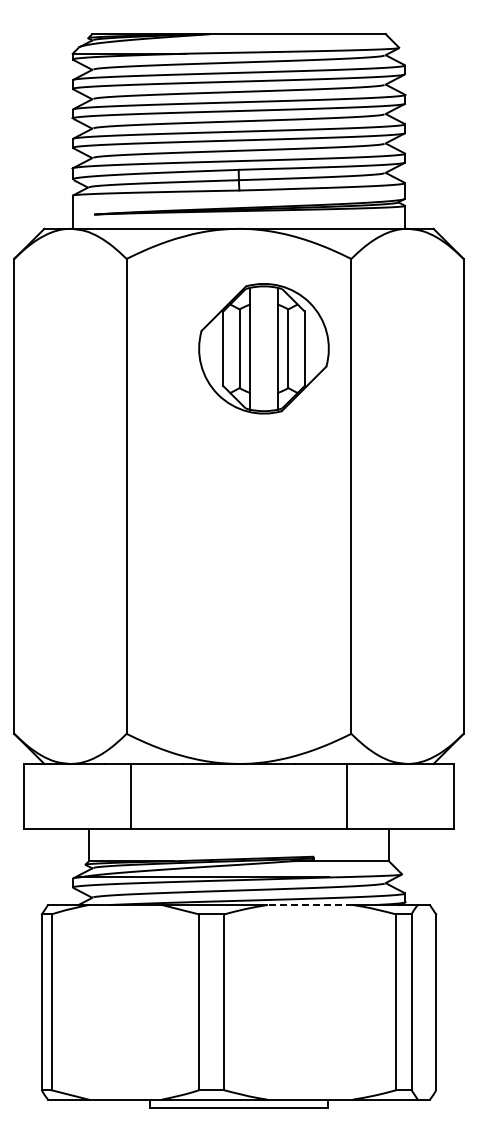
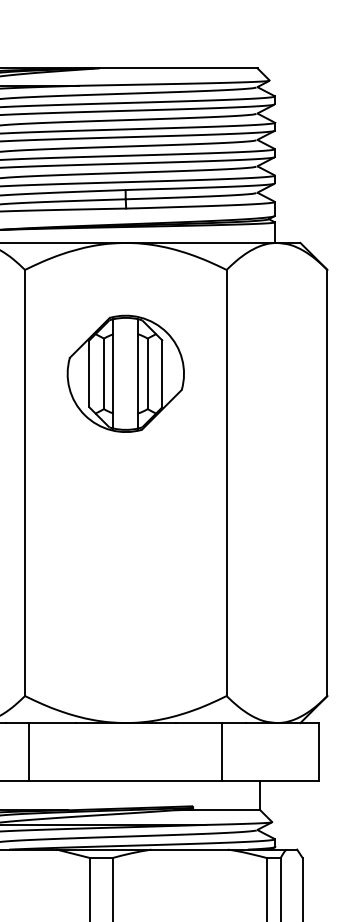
part: (263, 348) -> (125, 373), moved
line: (310, 905) -> (190, 850), dashed -> solid

